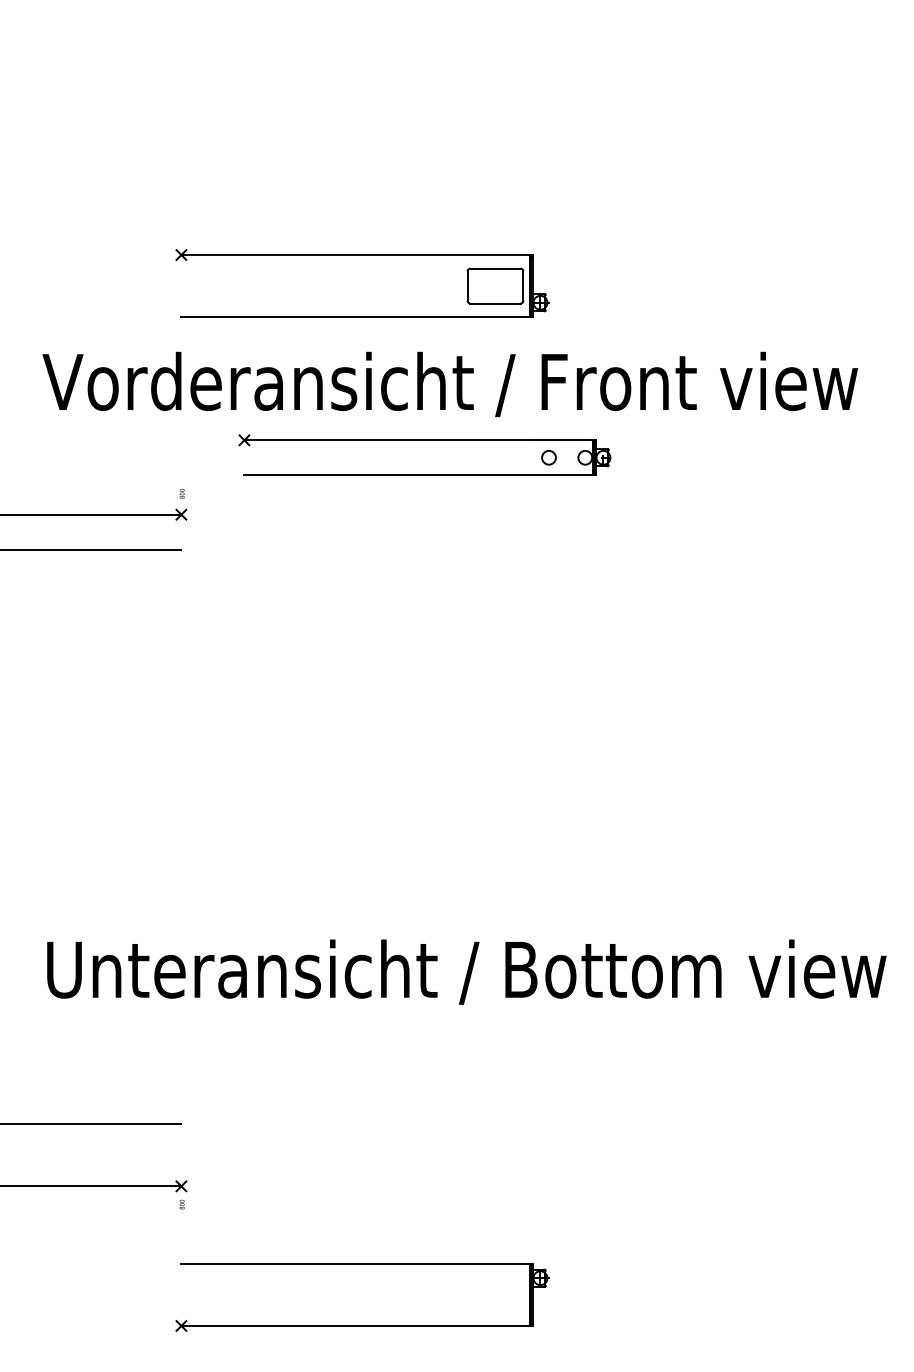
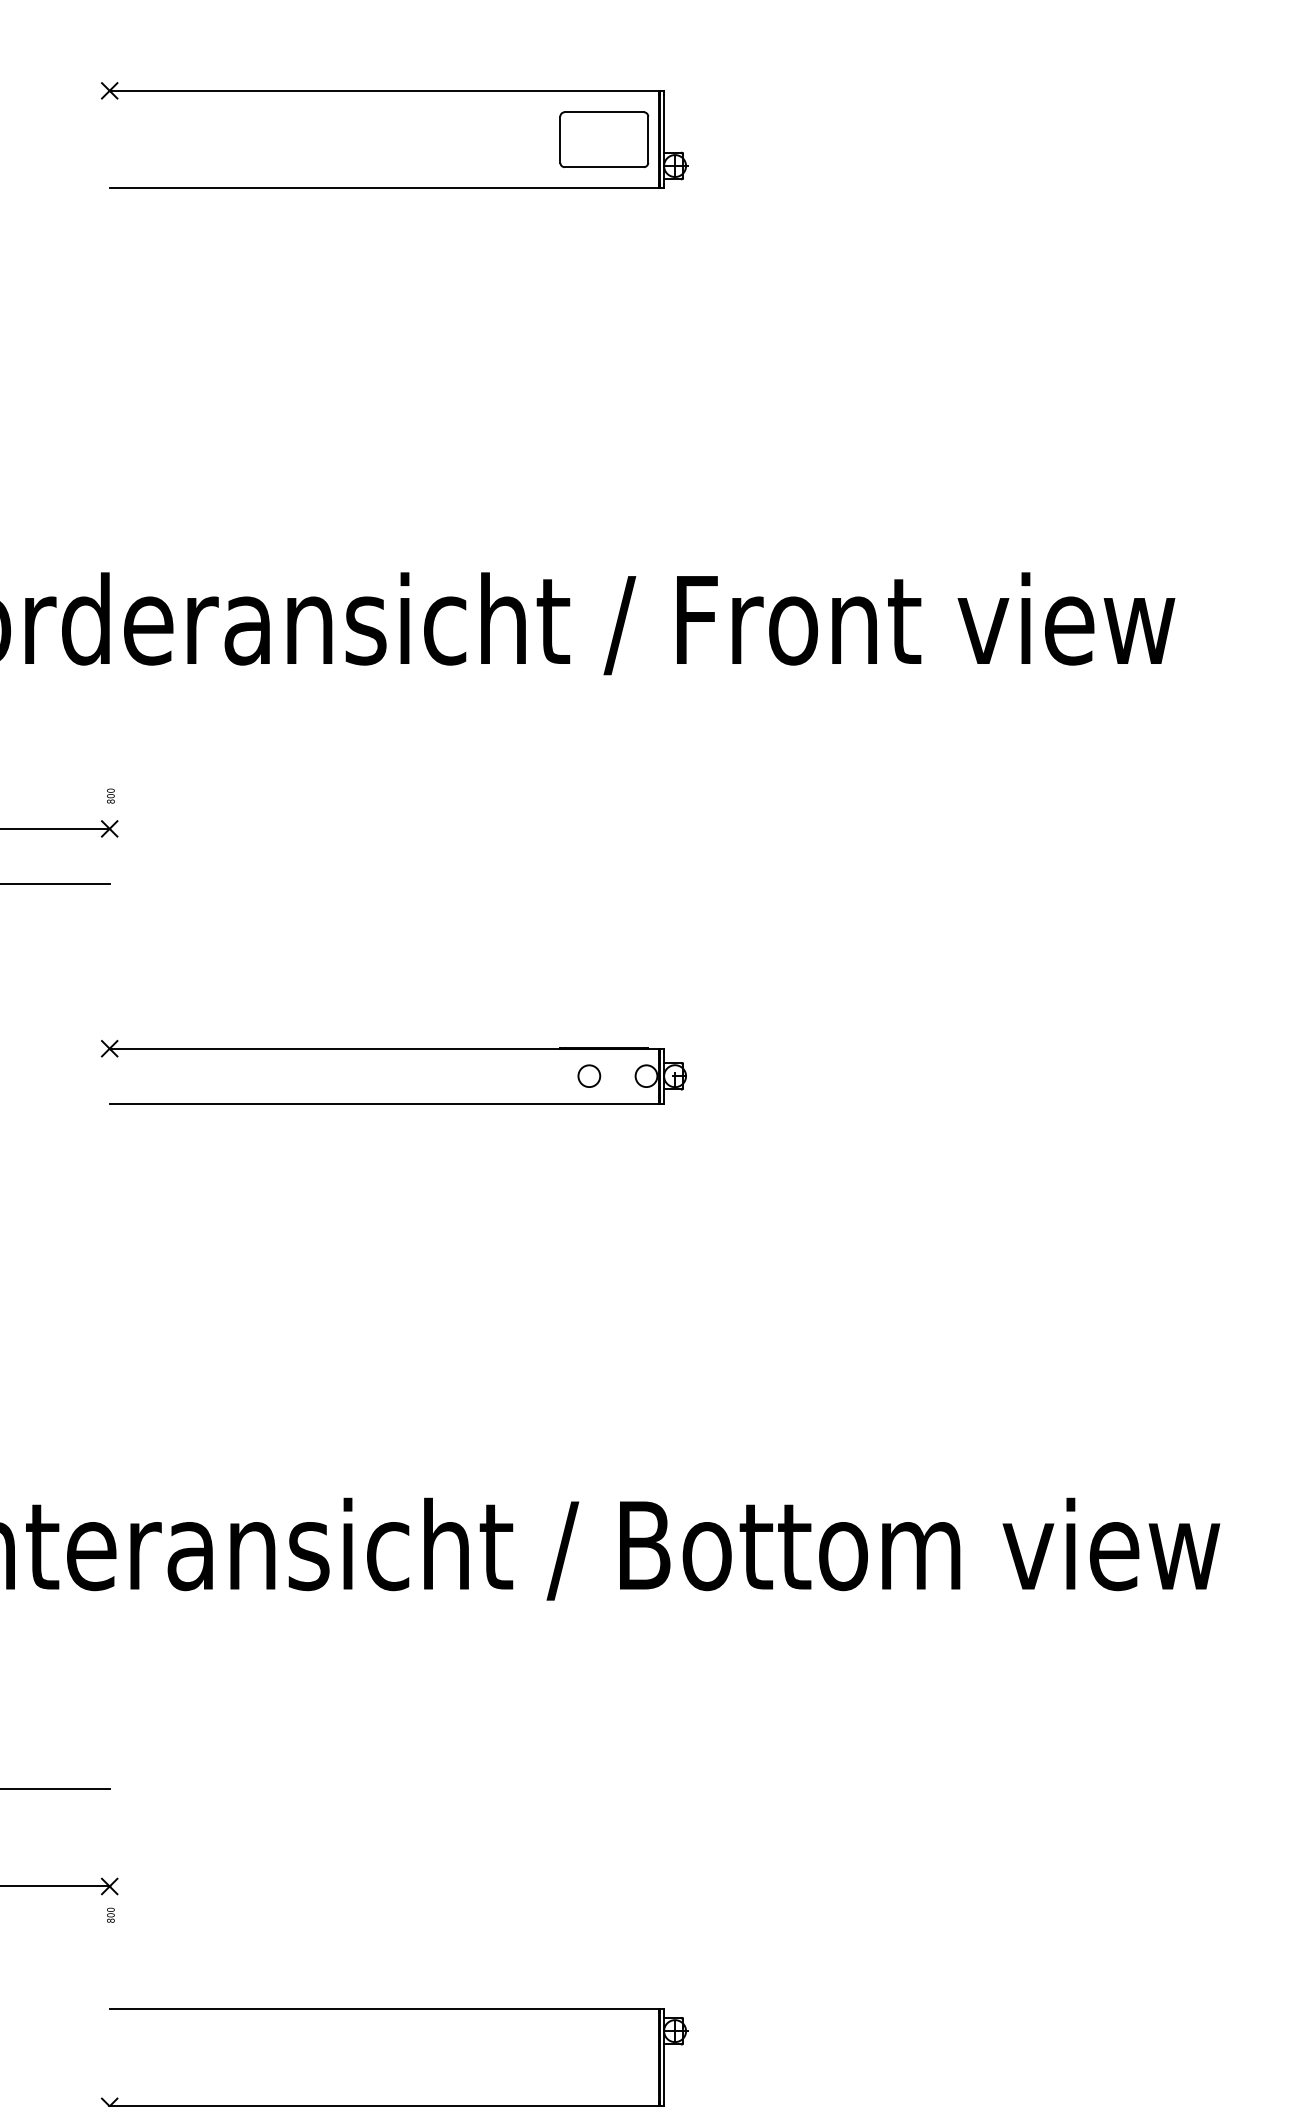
part: (362, 255) -> (394, 91), moved
part: (424, 440) -> (393, 1048), moved

